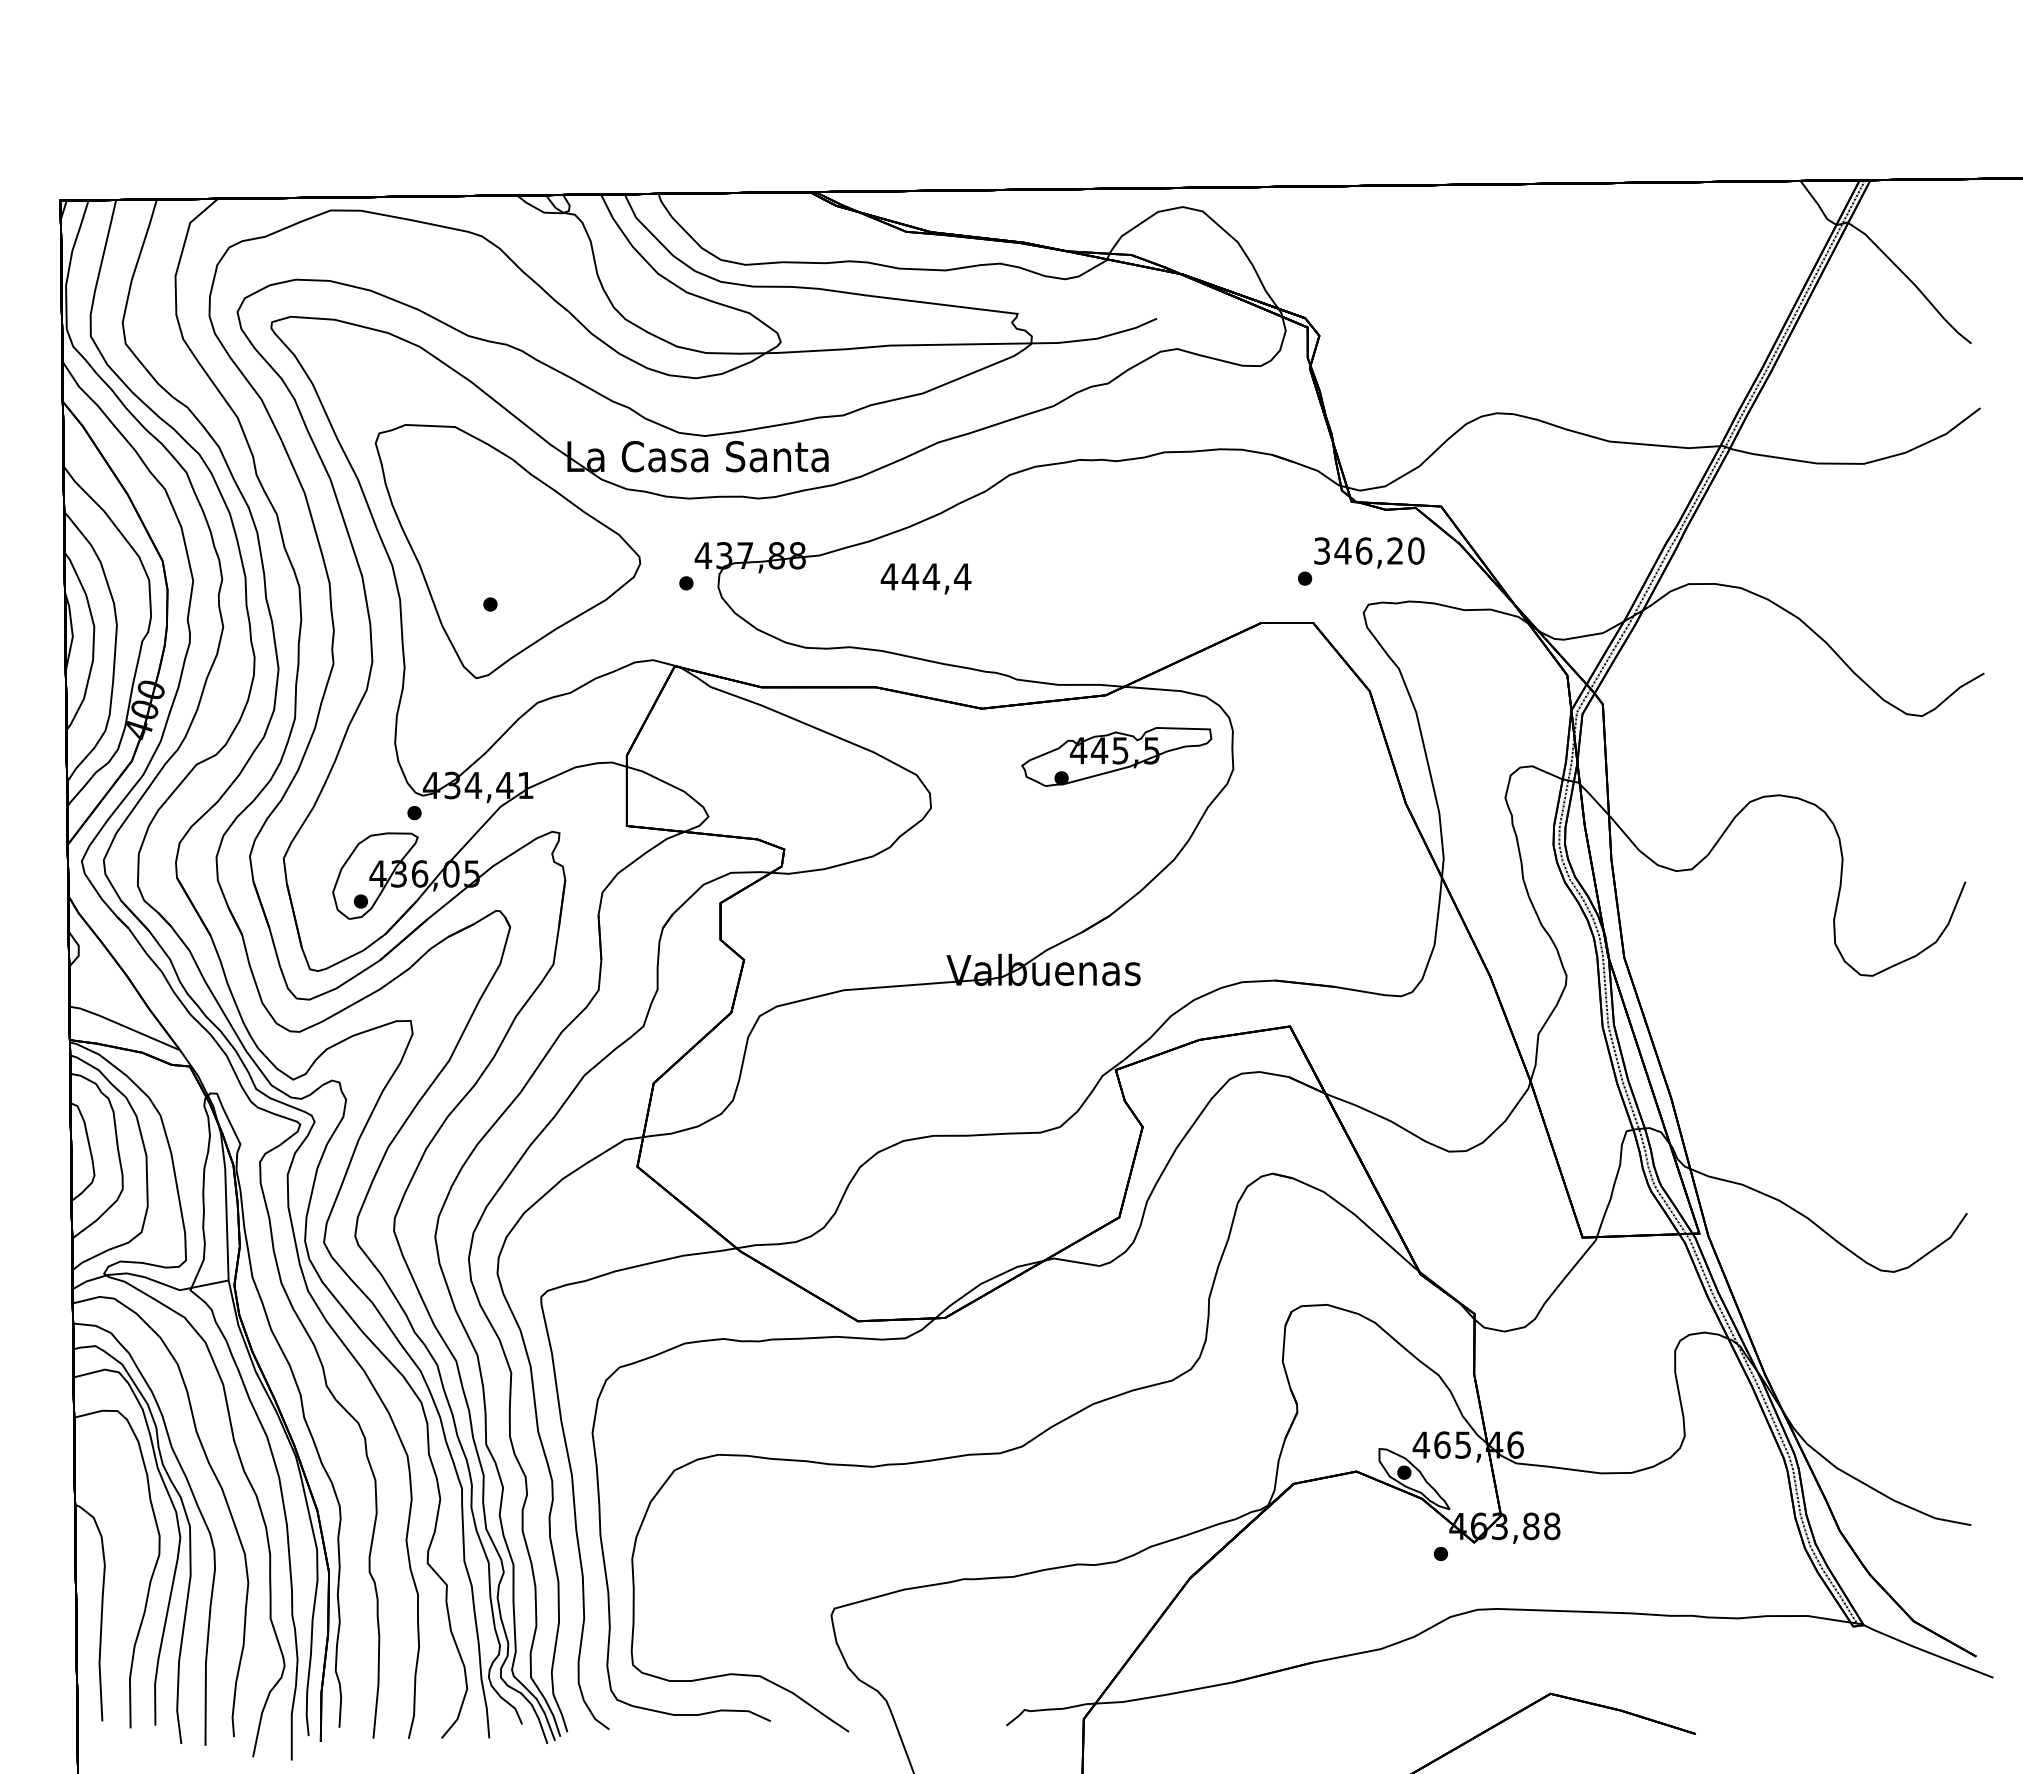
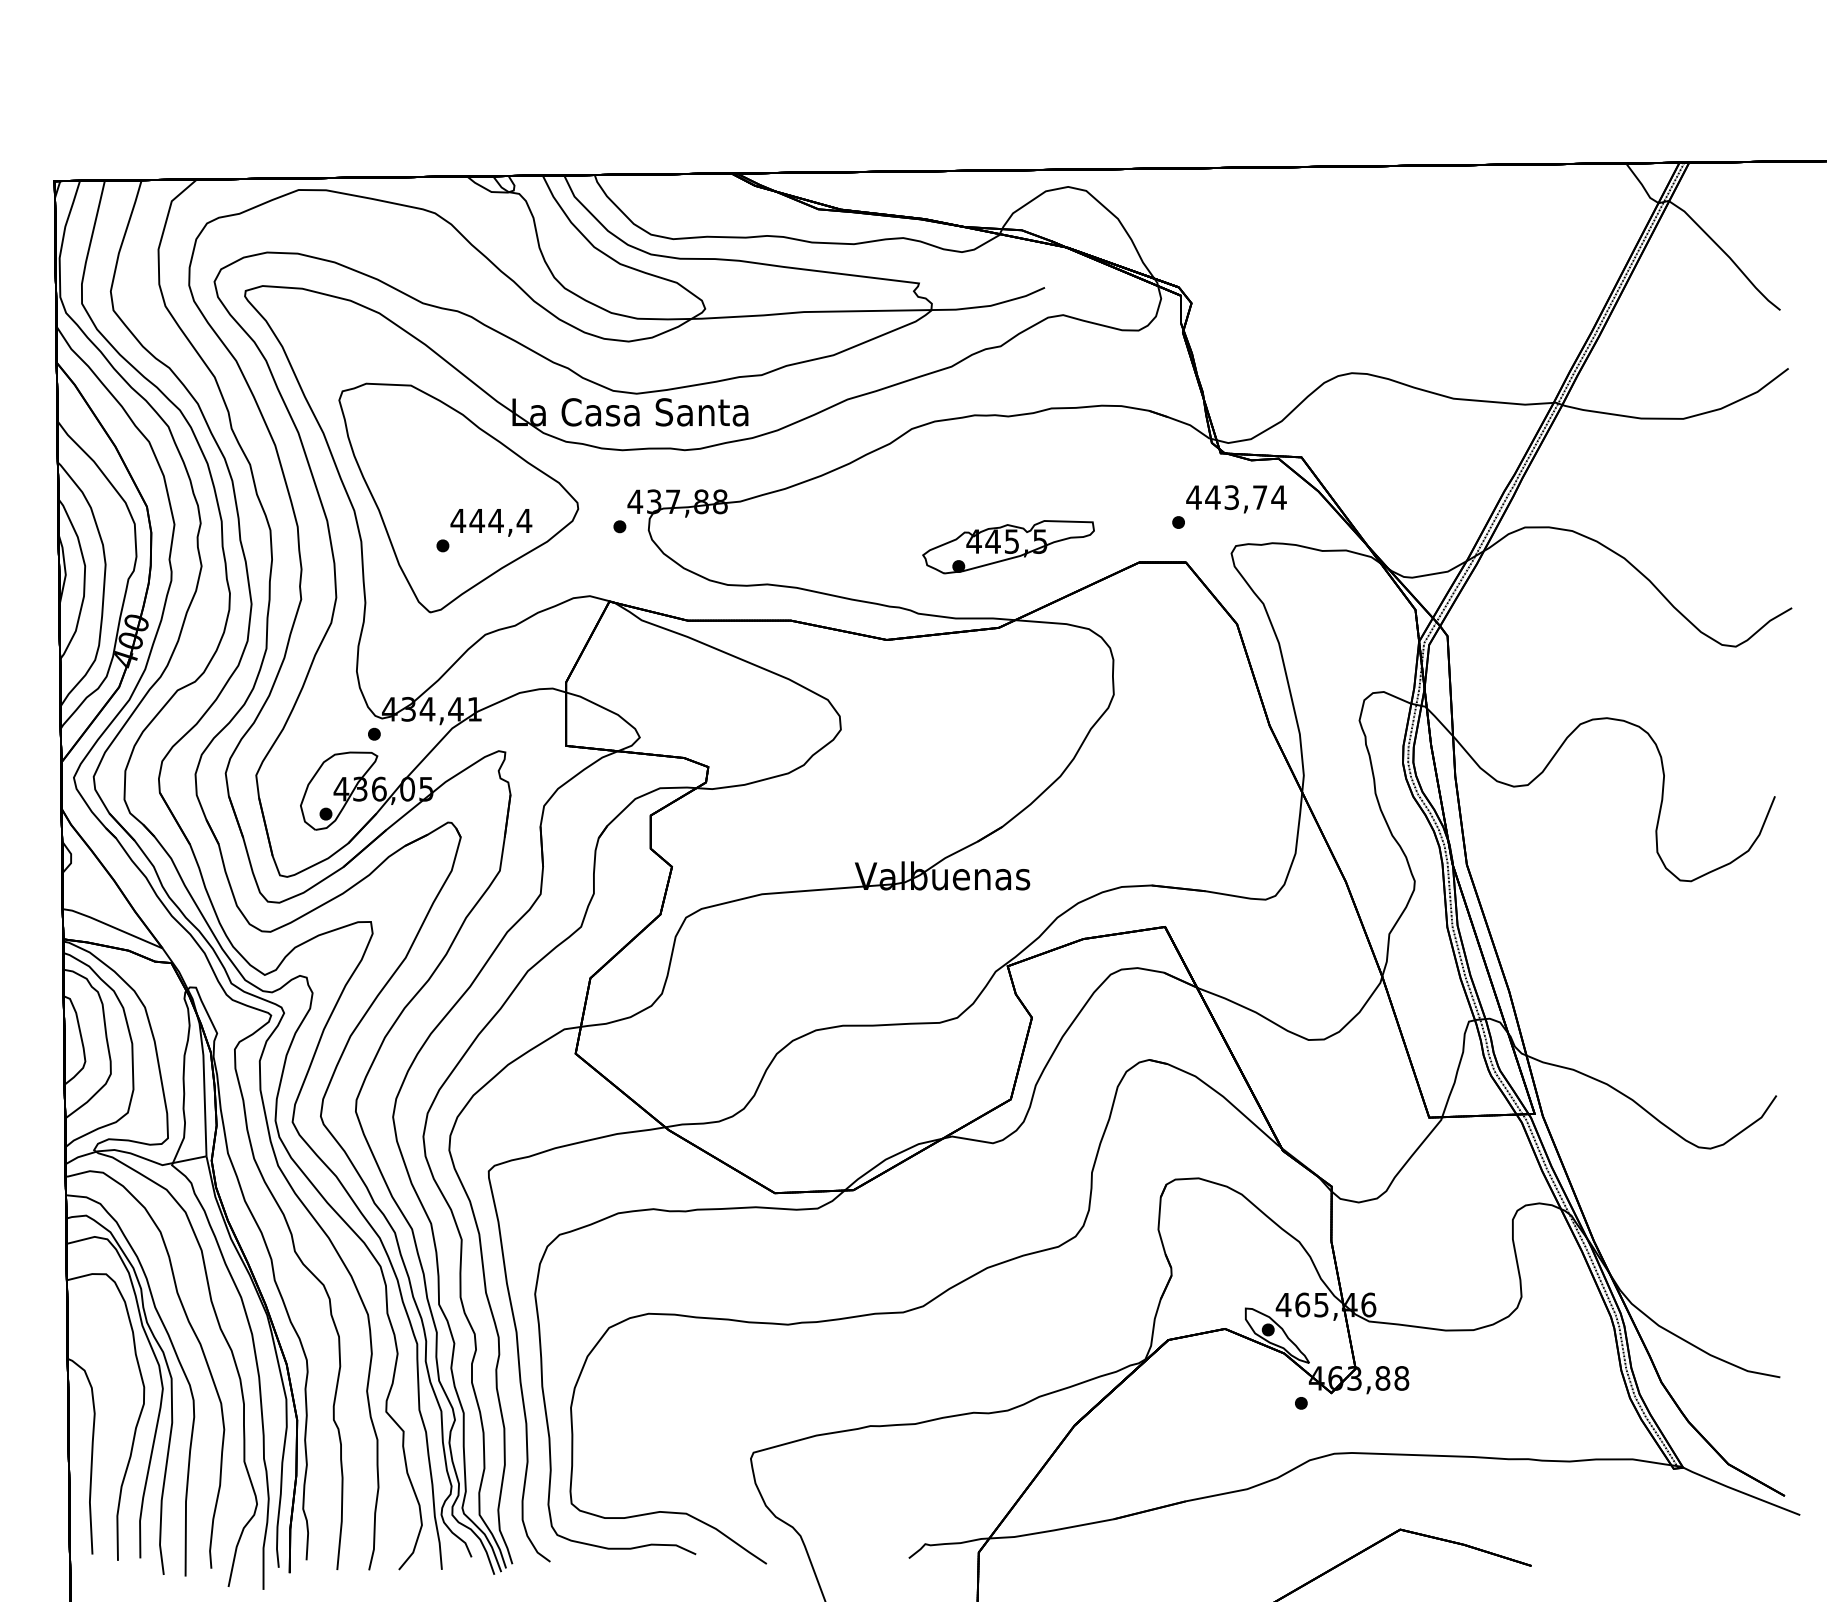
text: (1368, 550) -> (1235, 497), 346,20 -> 443,74
text: (925, 578) -> (490, 522), moved
part: (1116, 756) -> (1008, 546), moved

